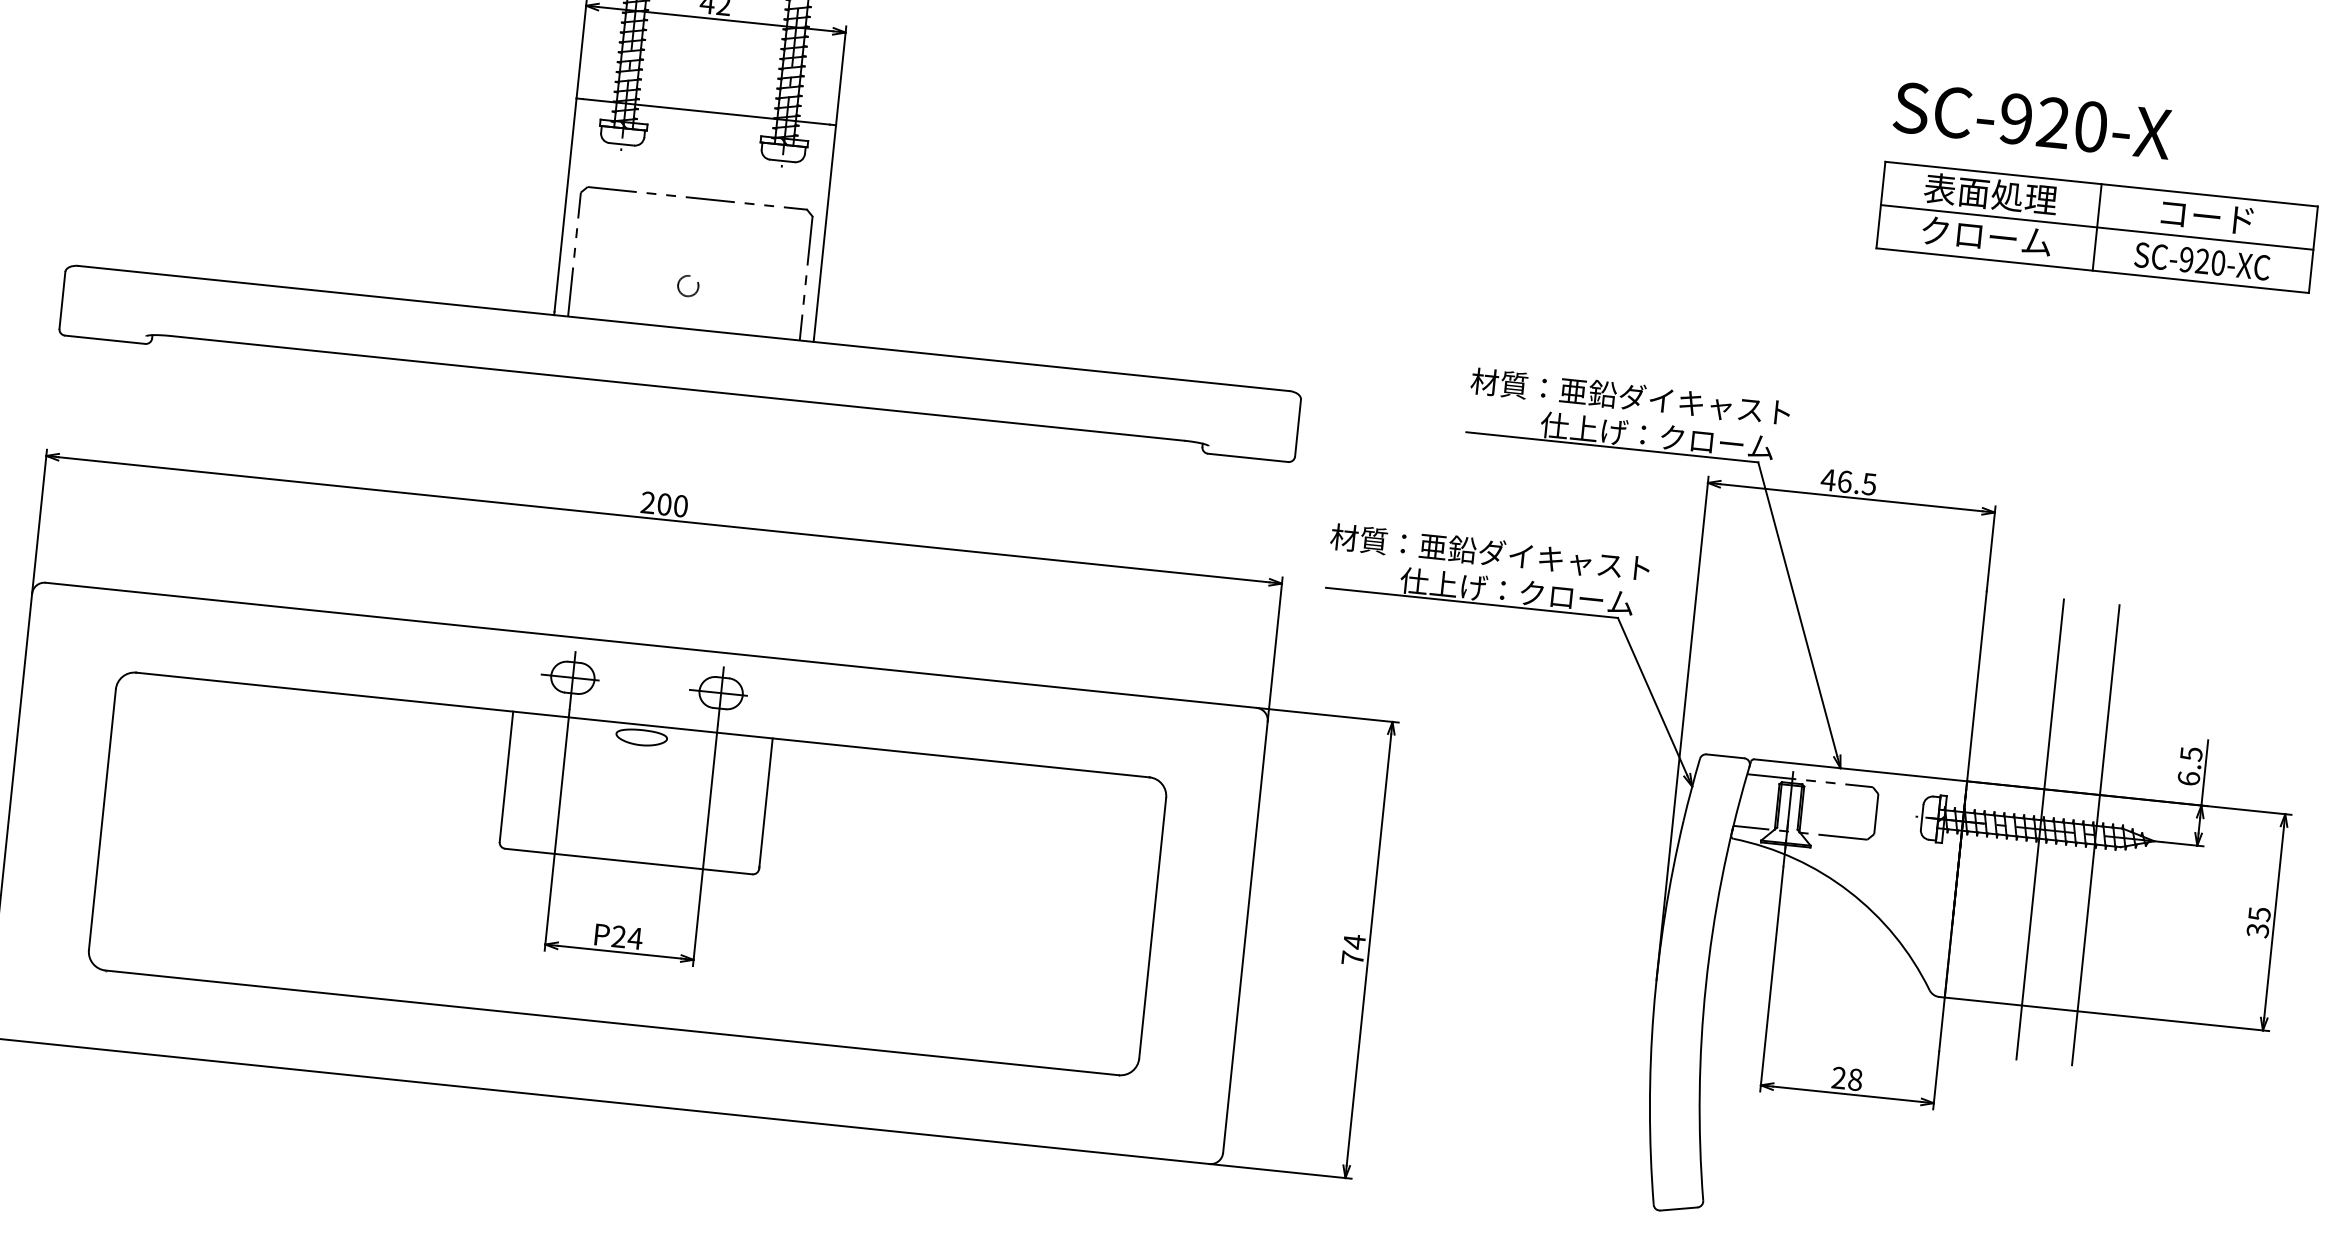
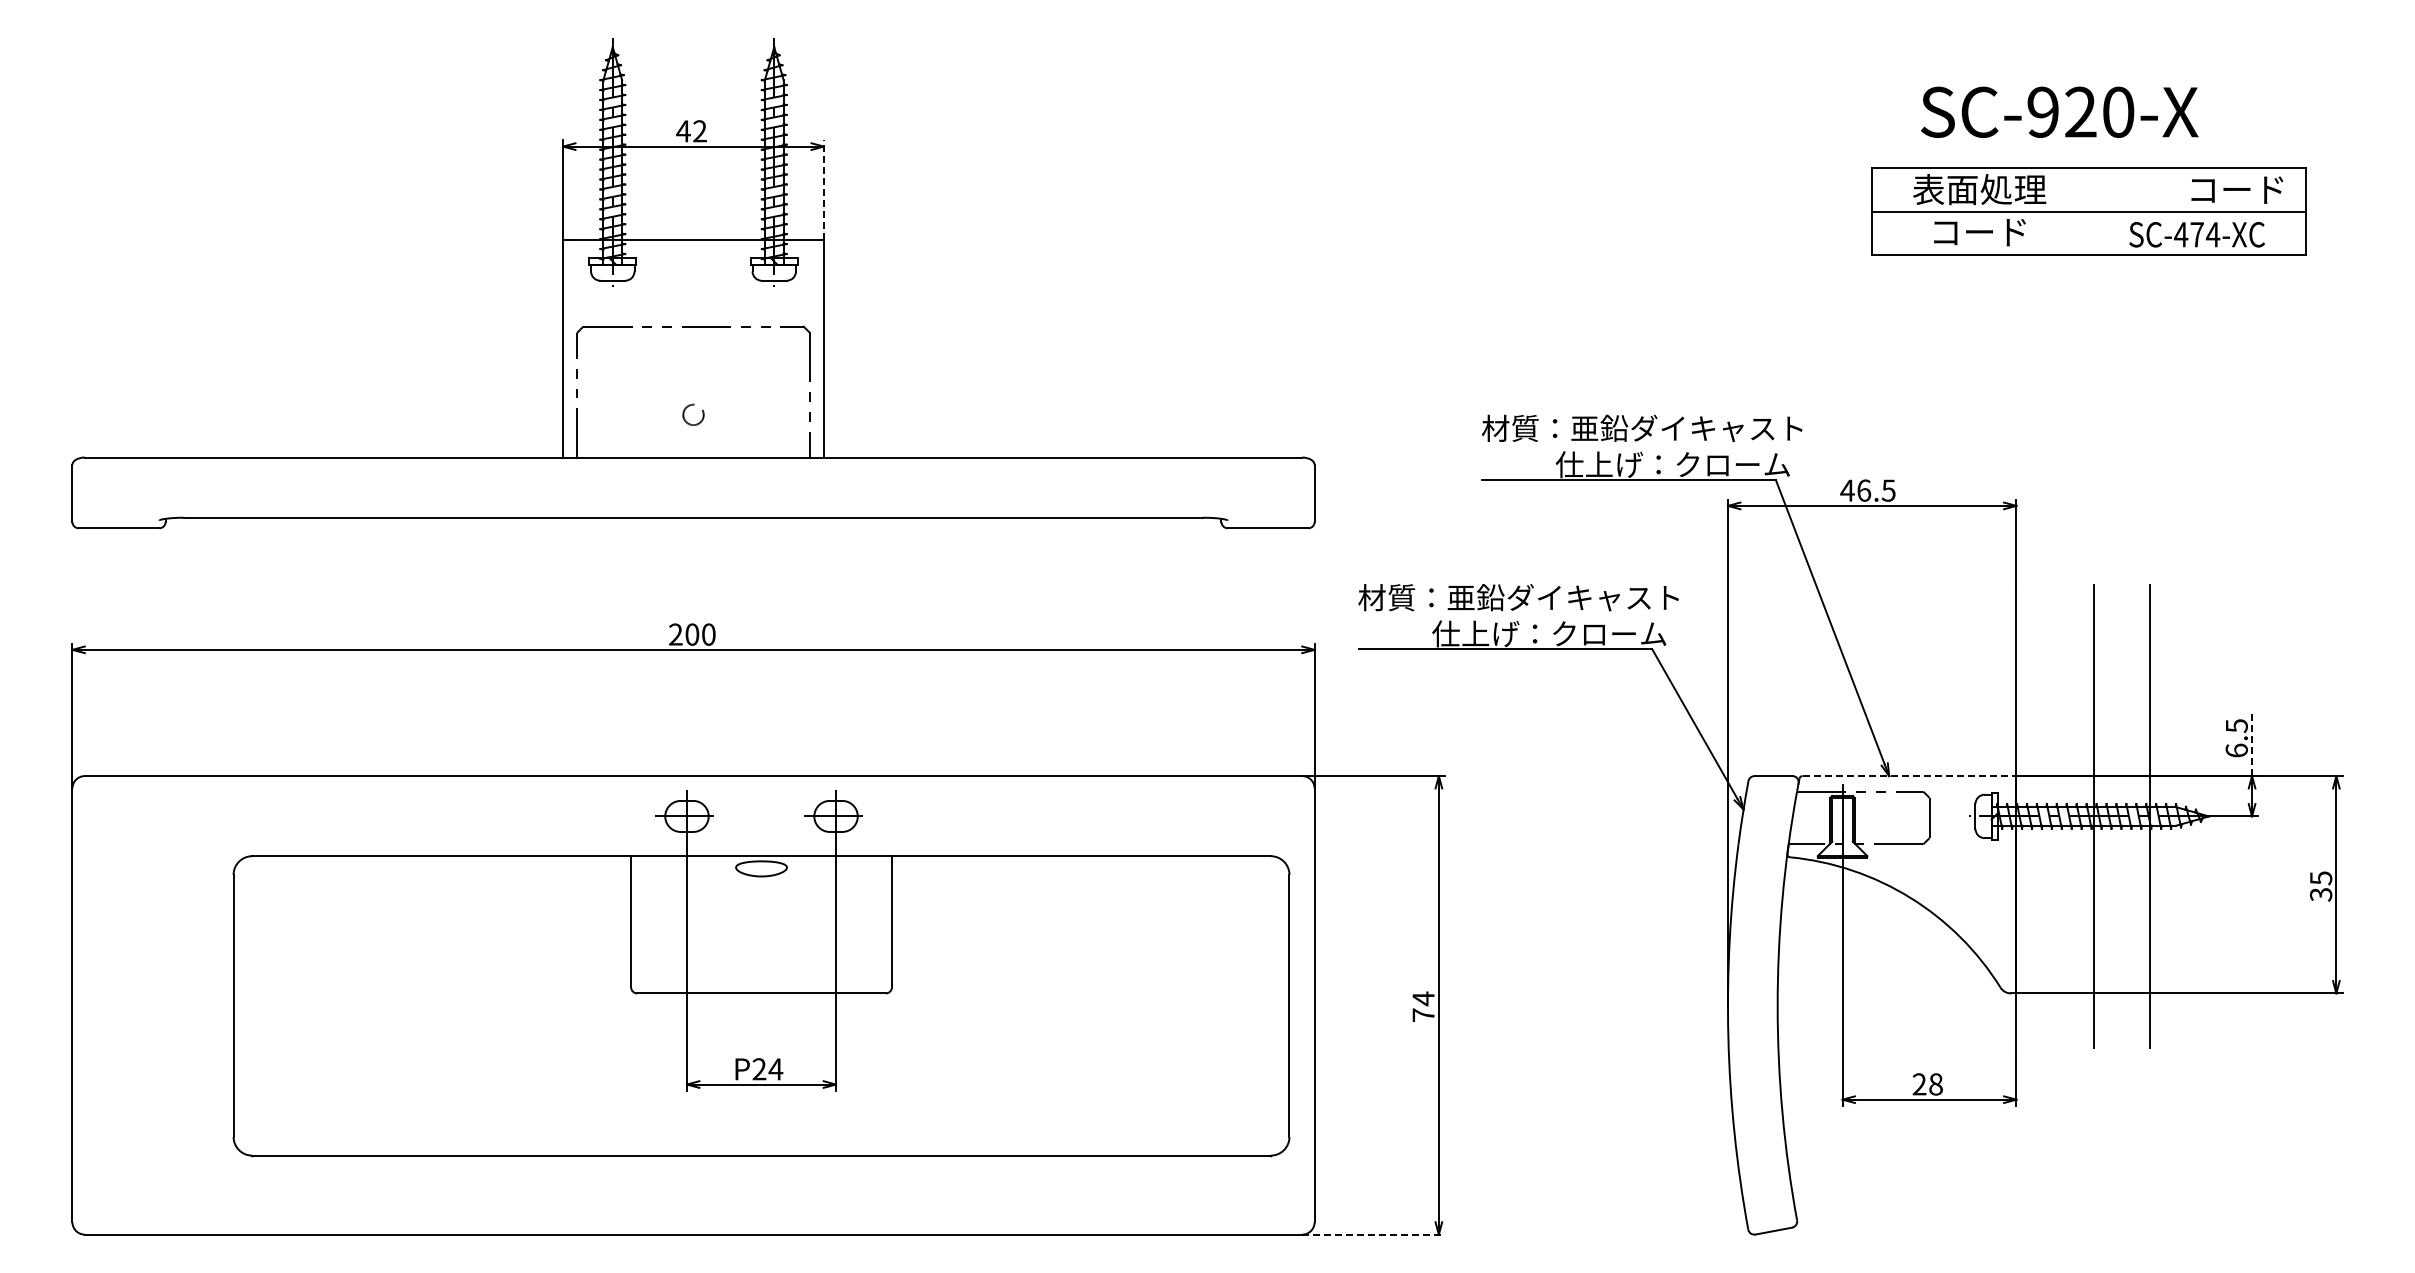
line: (840, 76) -> (823, 190), solid -> dashed
text: (2032, 119) -> (2059, 111), moved
text: (2207, 216) -> (2237, 189), moved
line: (2096, 227) -> (2088, 211), removed
text: (1986, 235) -> (1979, 231), クローム -> コード
text: (2201, 261) -> (2196, 234), SC-920-XC -> SC-474-XC
line: (1860, 770) -> (1909, 776), solid -> dashed
line: (2205, 773) -> (2252, 743), solid -> dashed
part: (630, 841) -> (761, 973), moved
line: (1281, 1171) -> (1374, 1234), solid -> dashed

